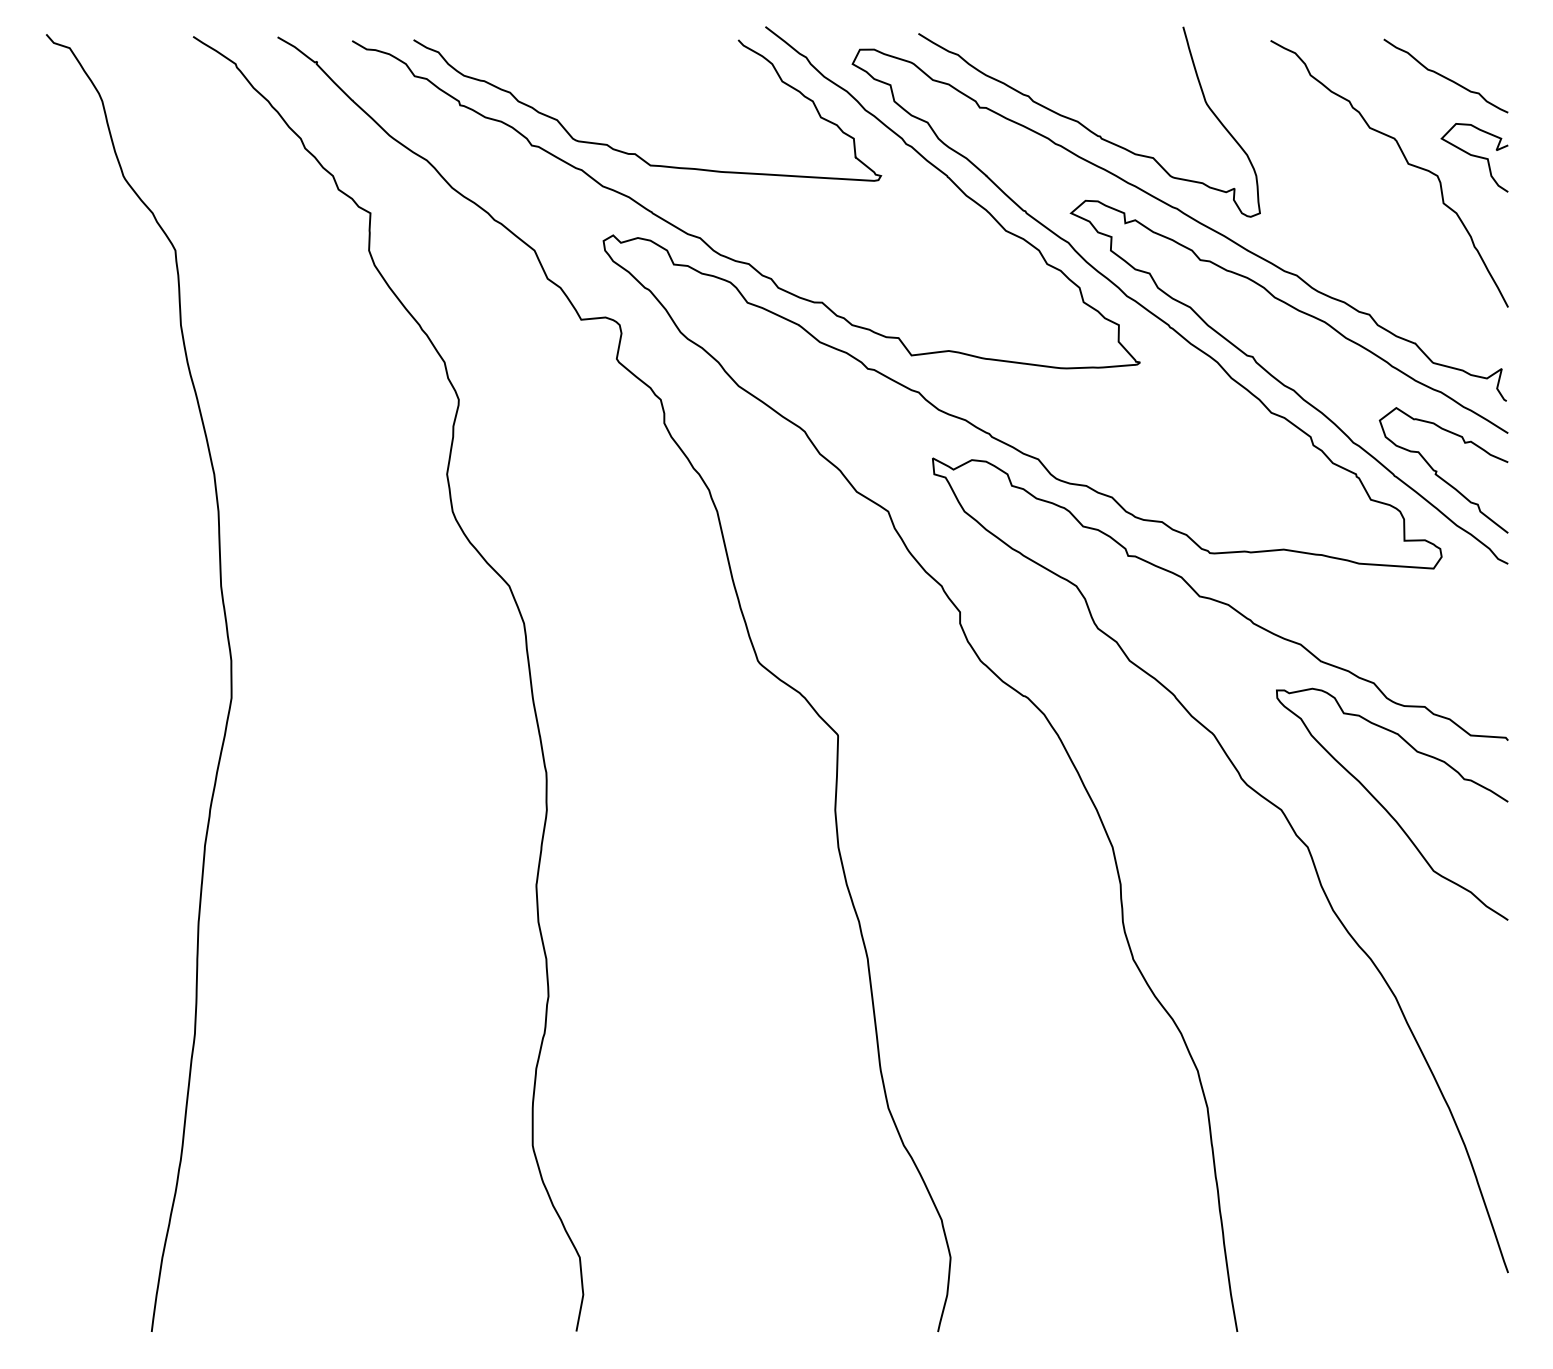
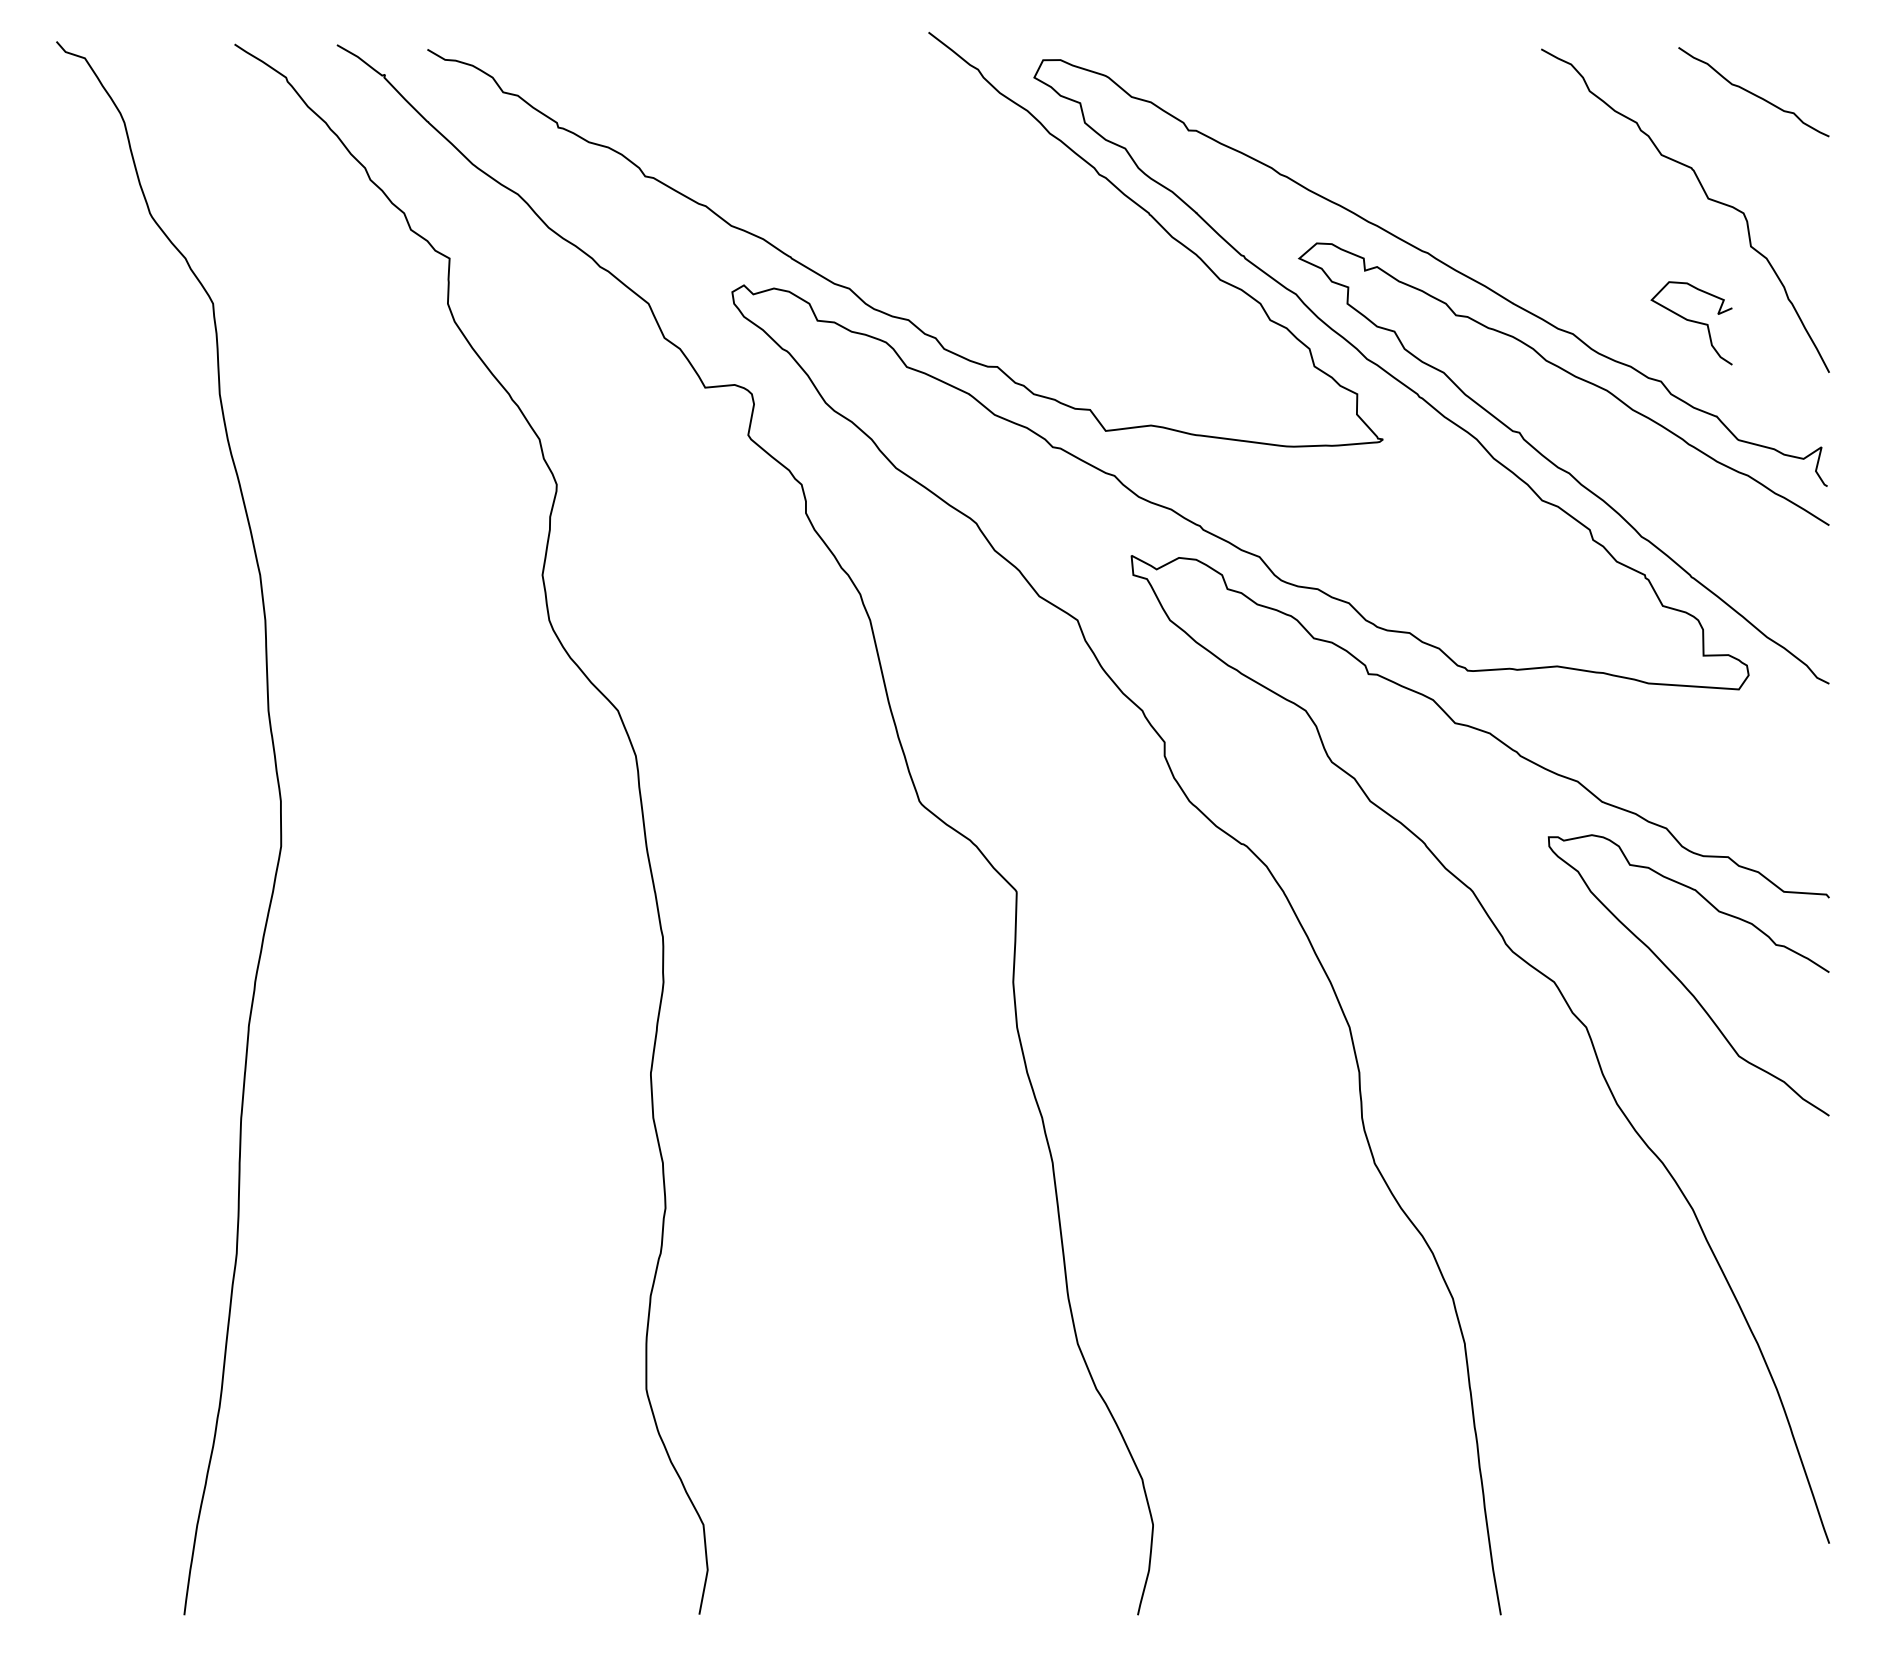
curve: (1086, 126) -> (1317, 153), removed
curve: (635, 153) -> (770, 185), removed
curve: (1475, 157) -> (1692, 322), moved
curve: (1437, 471) -> (1743, 571), removed

